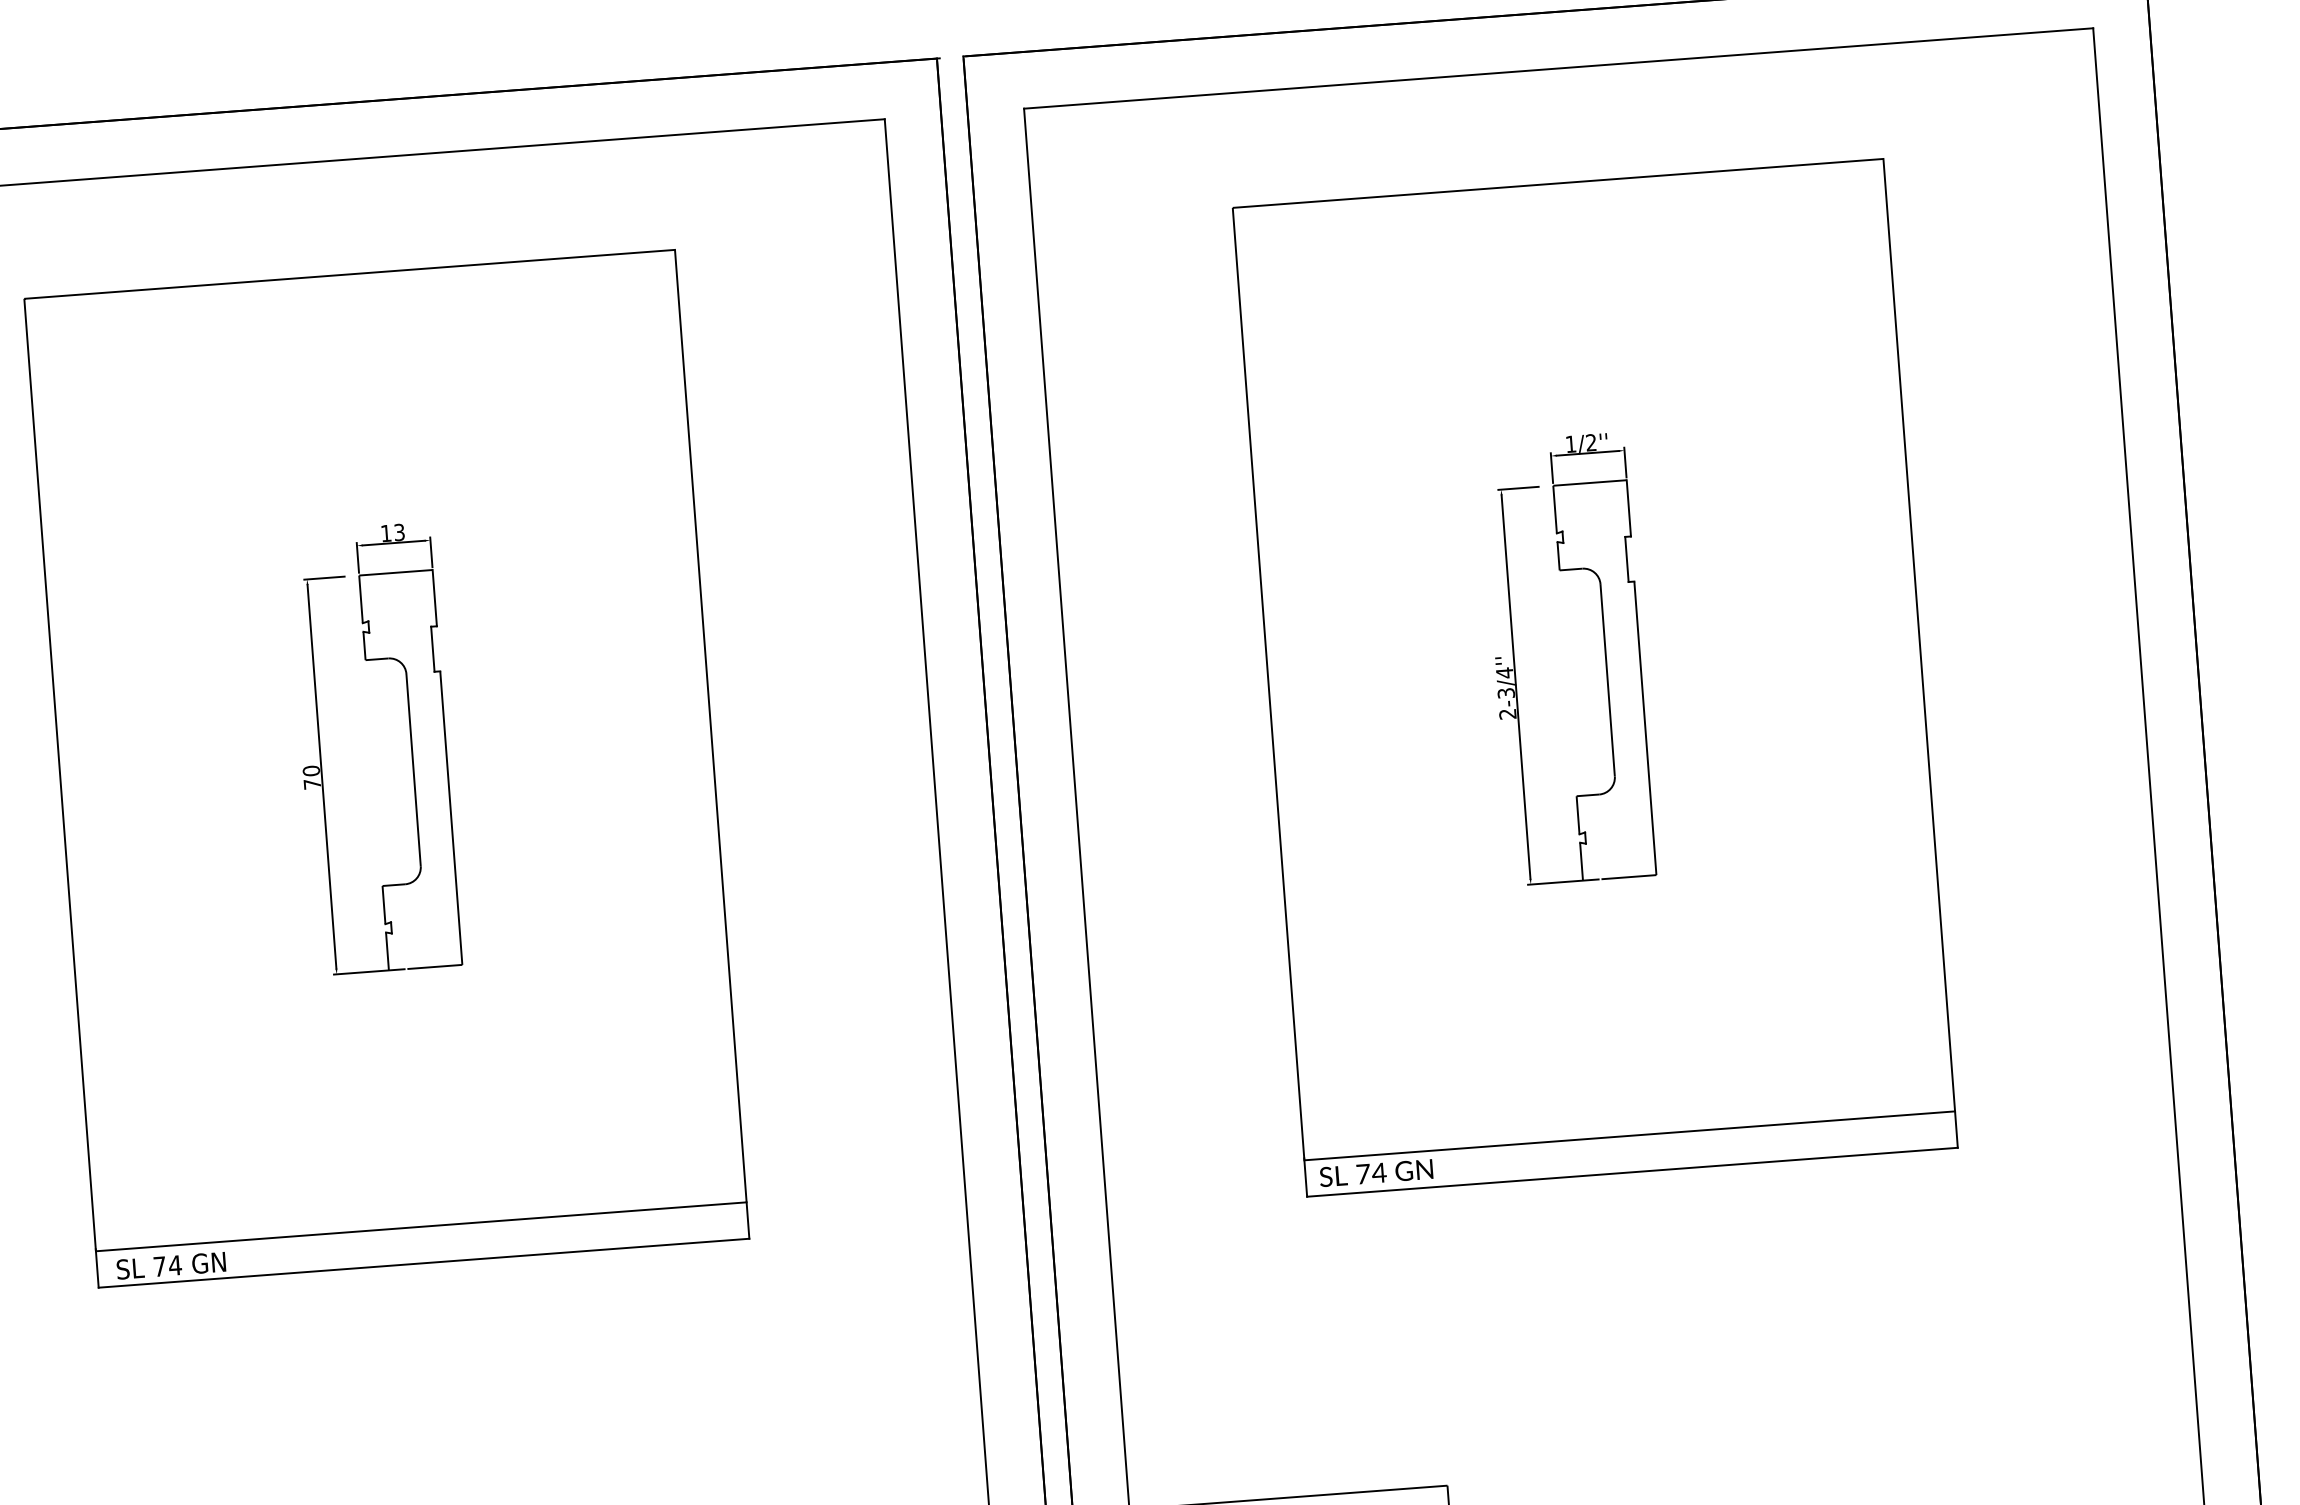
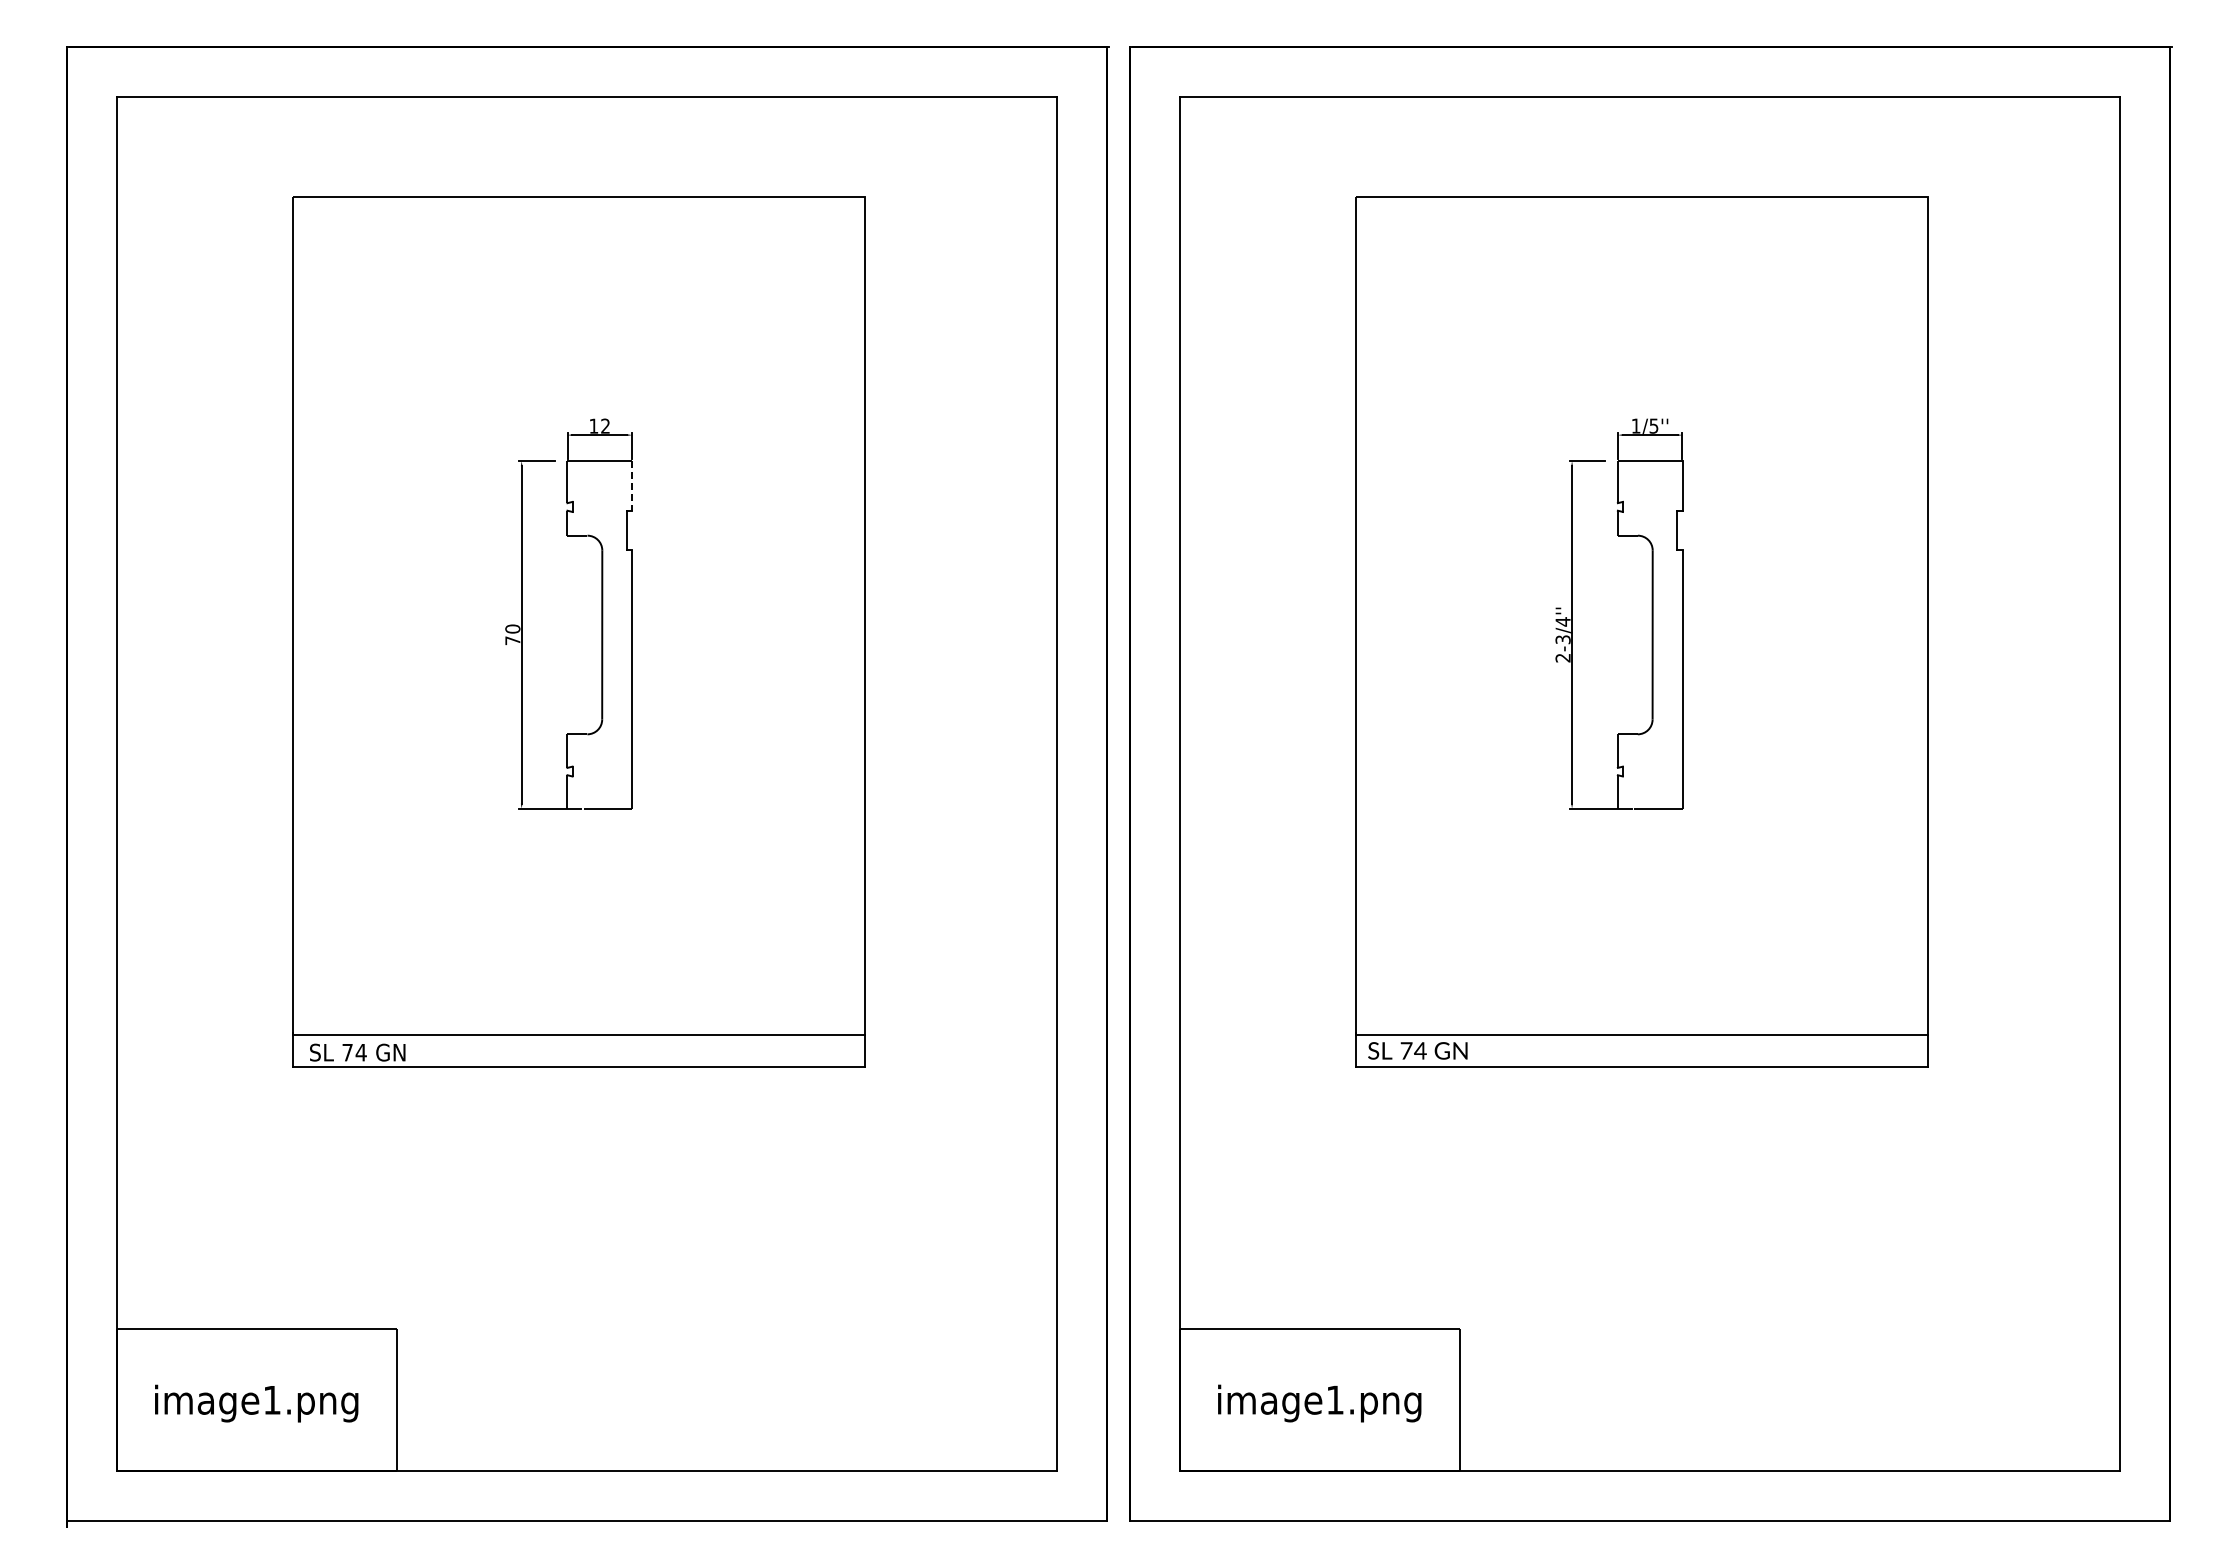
text: (1590, 442) -> (1653, 425), 1/2'' -> 1/5''
text: (399, 532) -> (605, 426), 13 -> 12
line: (435, 597) -> (632, 485), solid -> dashed

